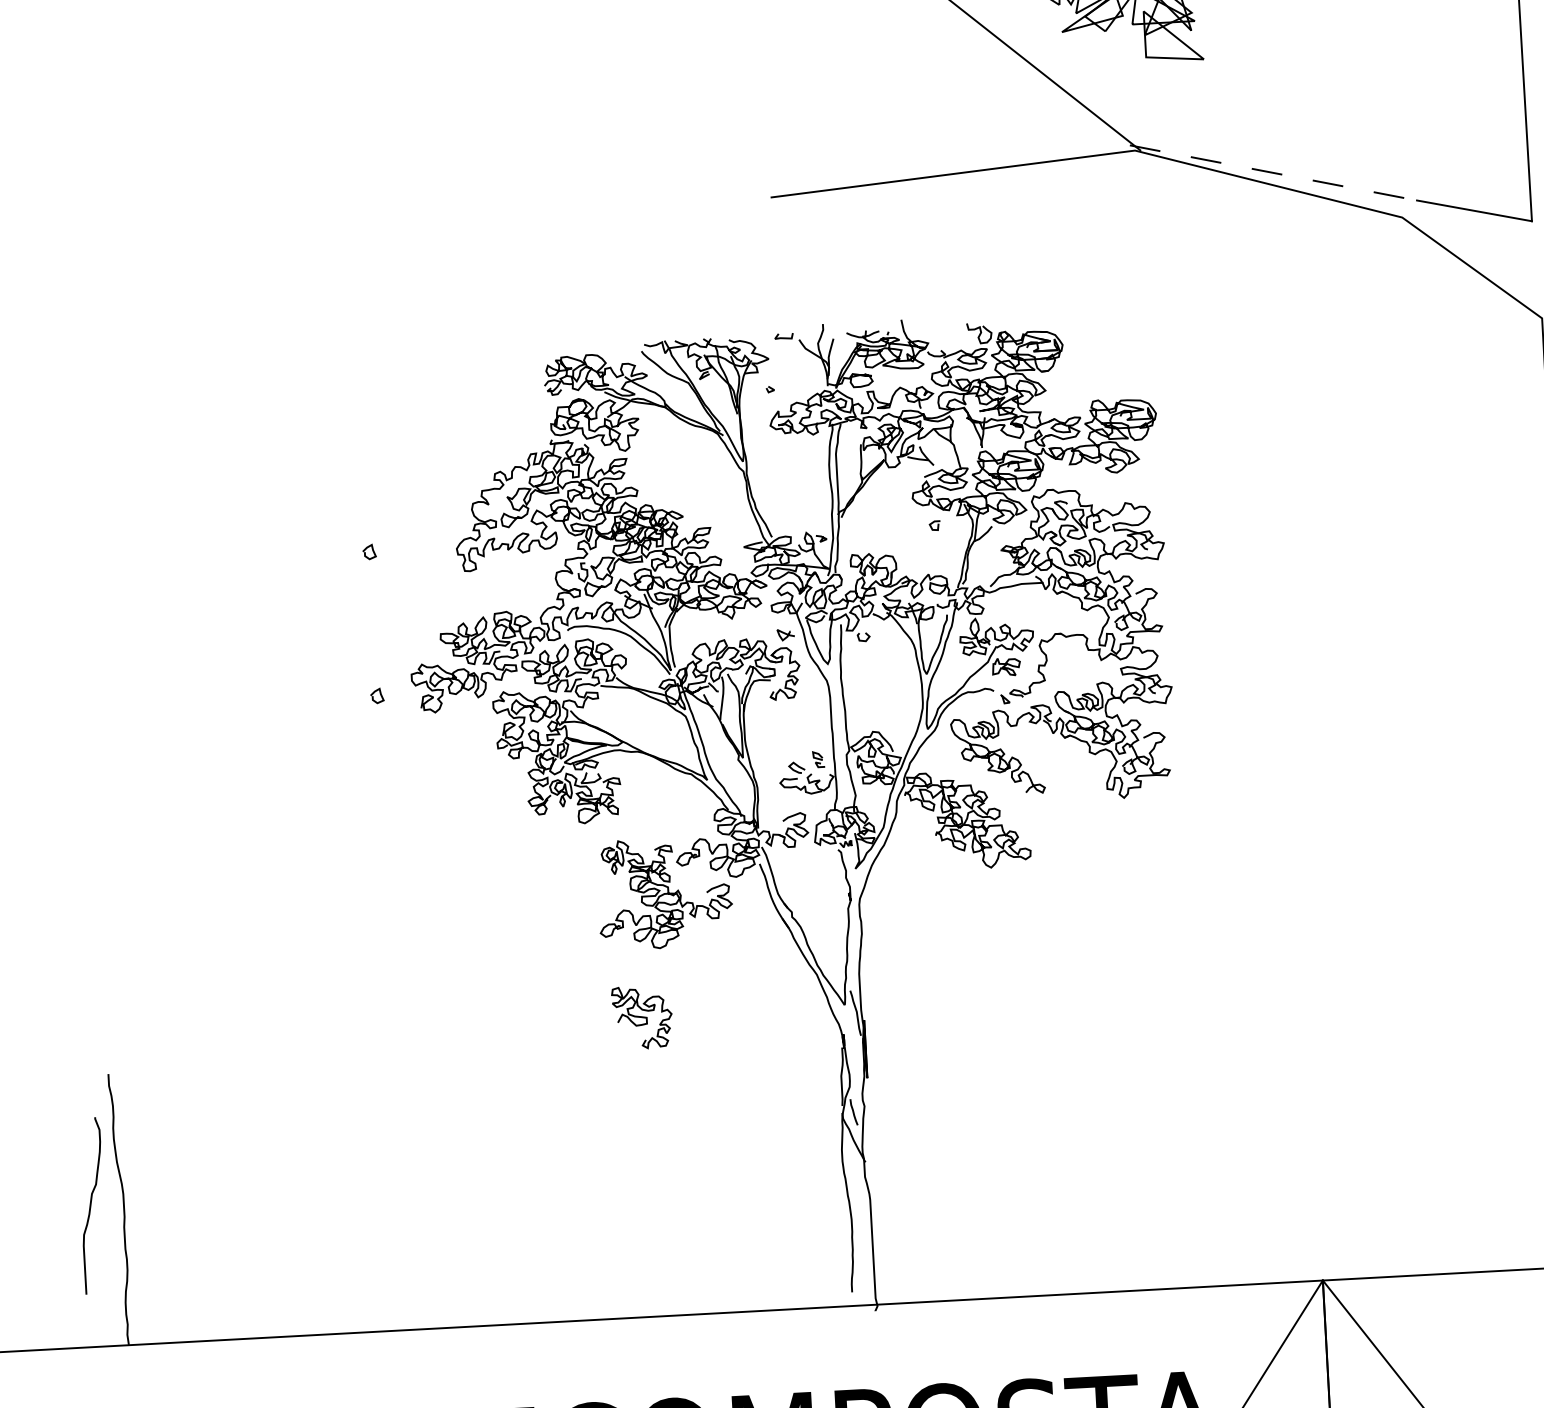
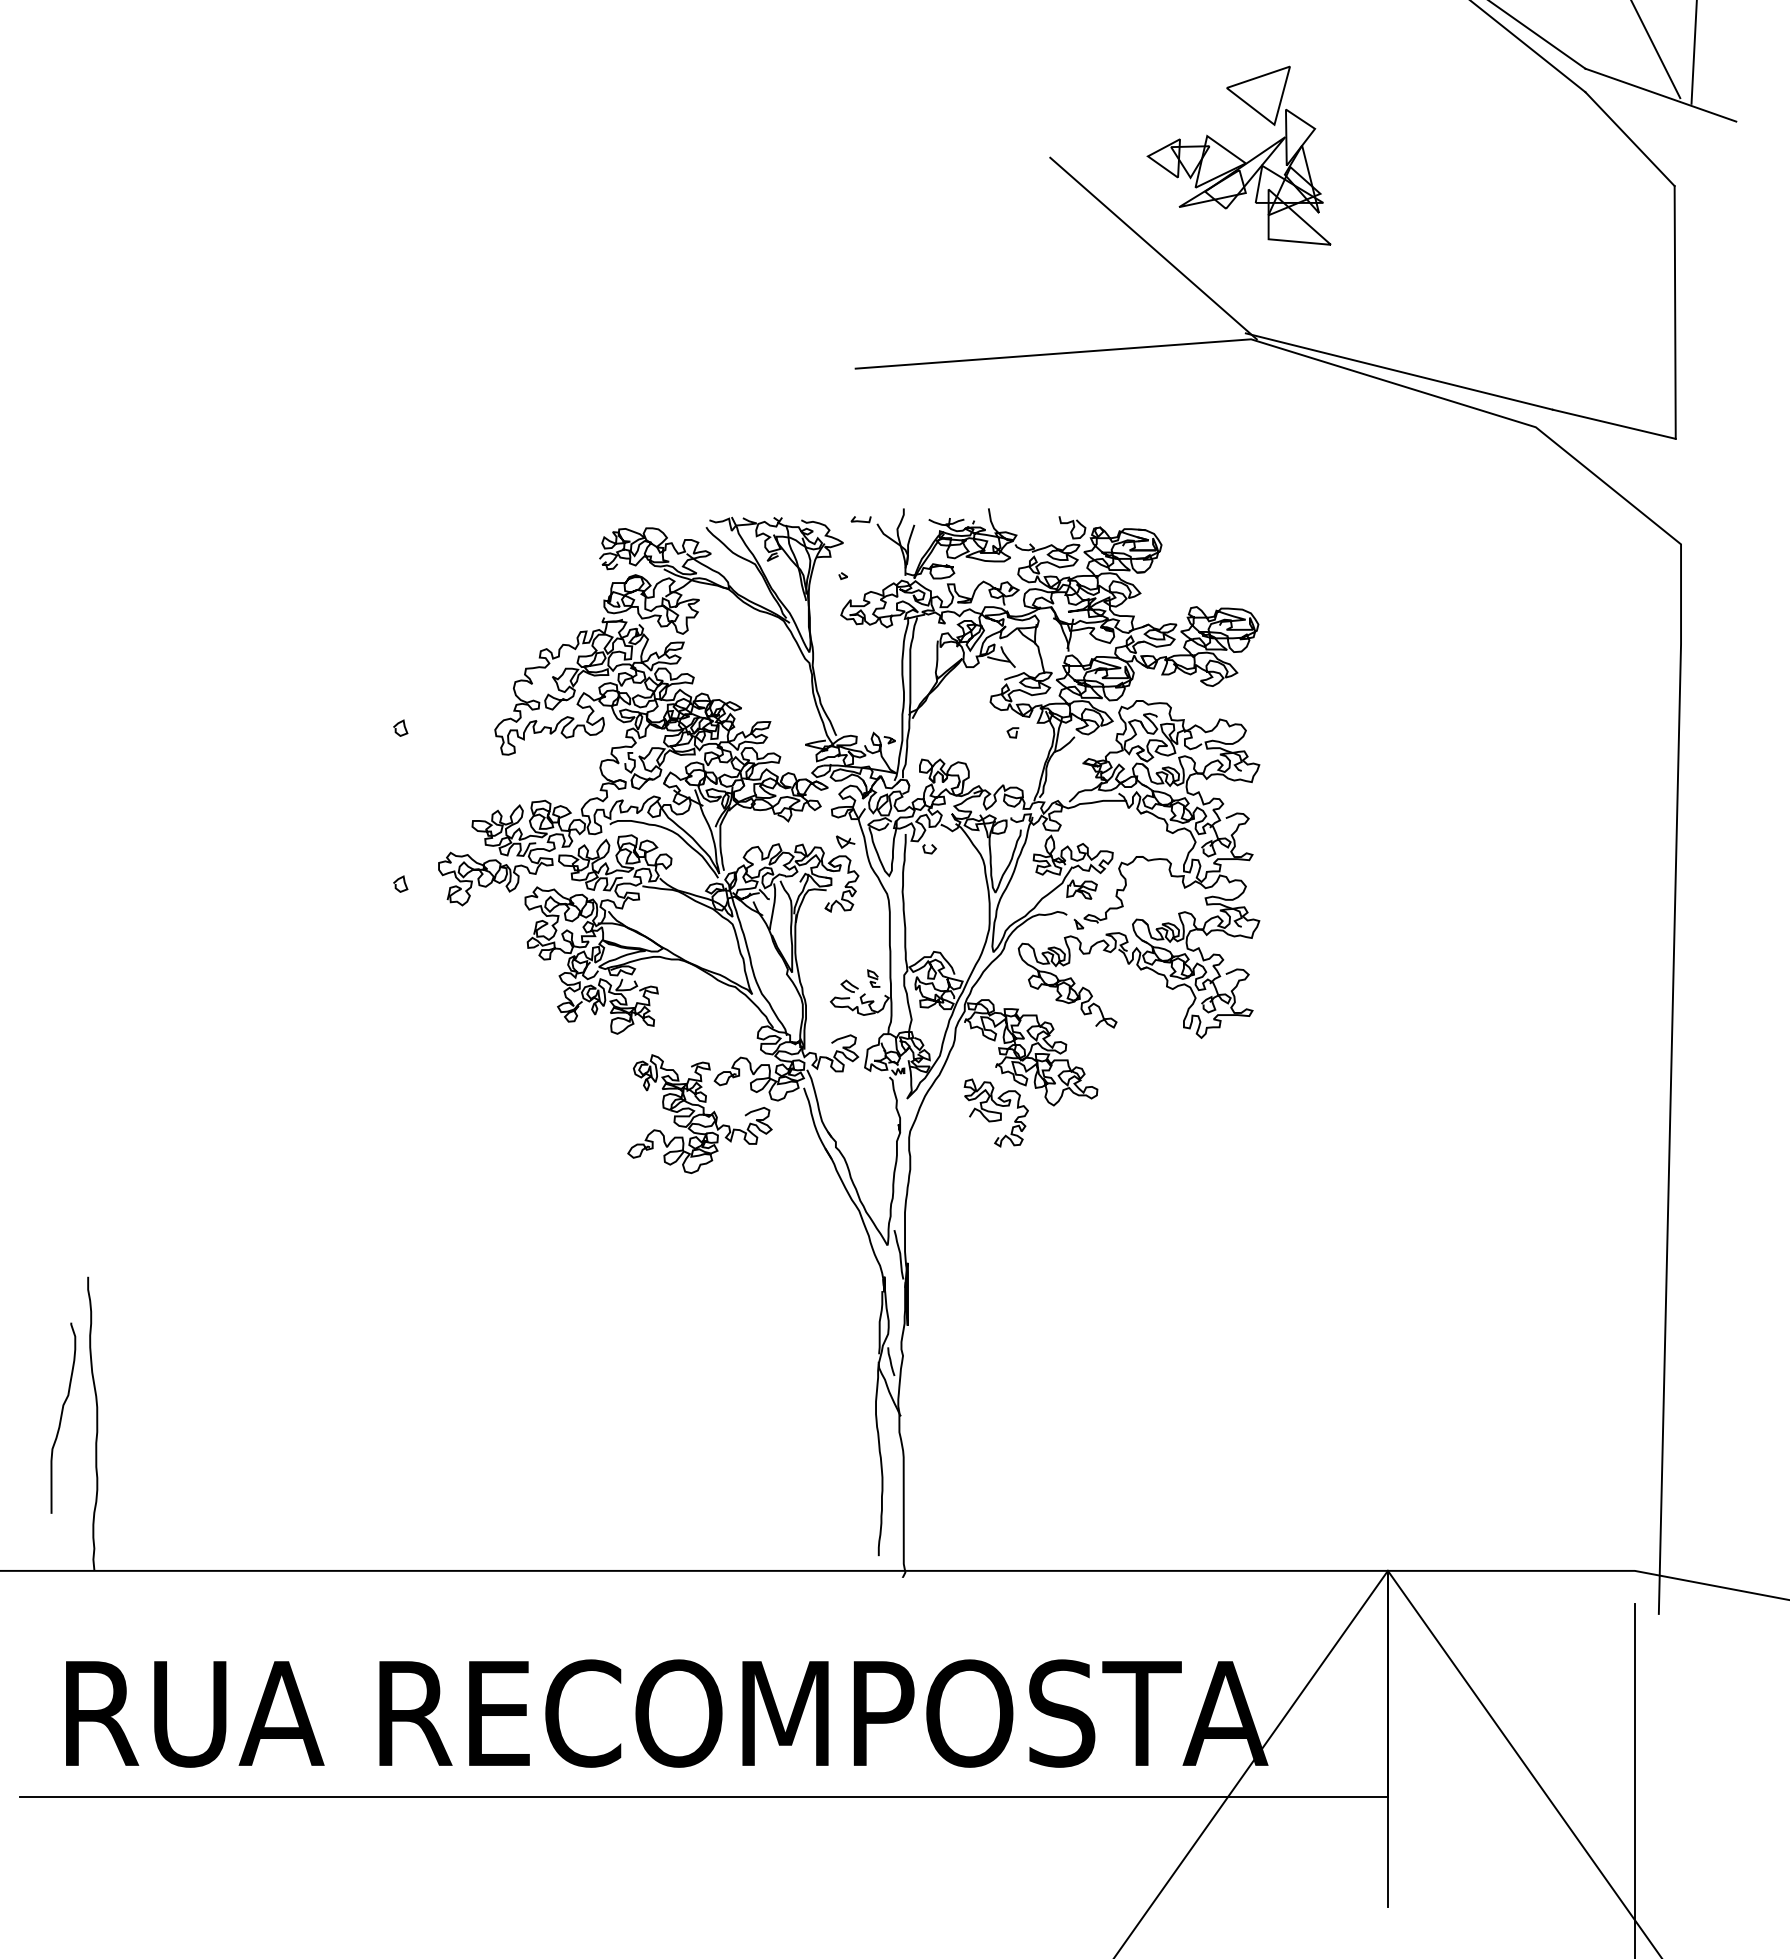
line: (1273, 172) -> (1399, 371), dashed -> solid
curve: (641, 1017) -> (995, 1112), moved

